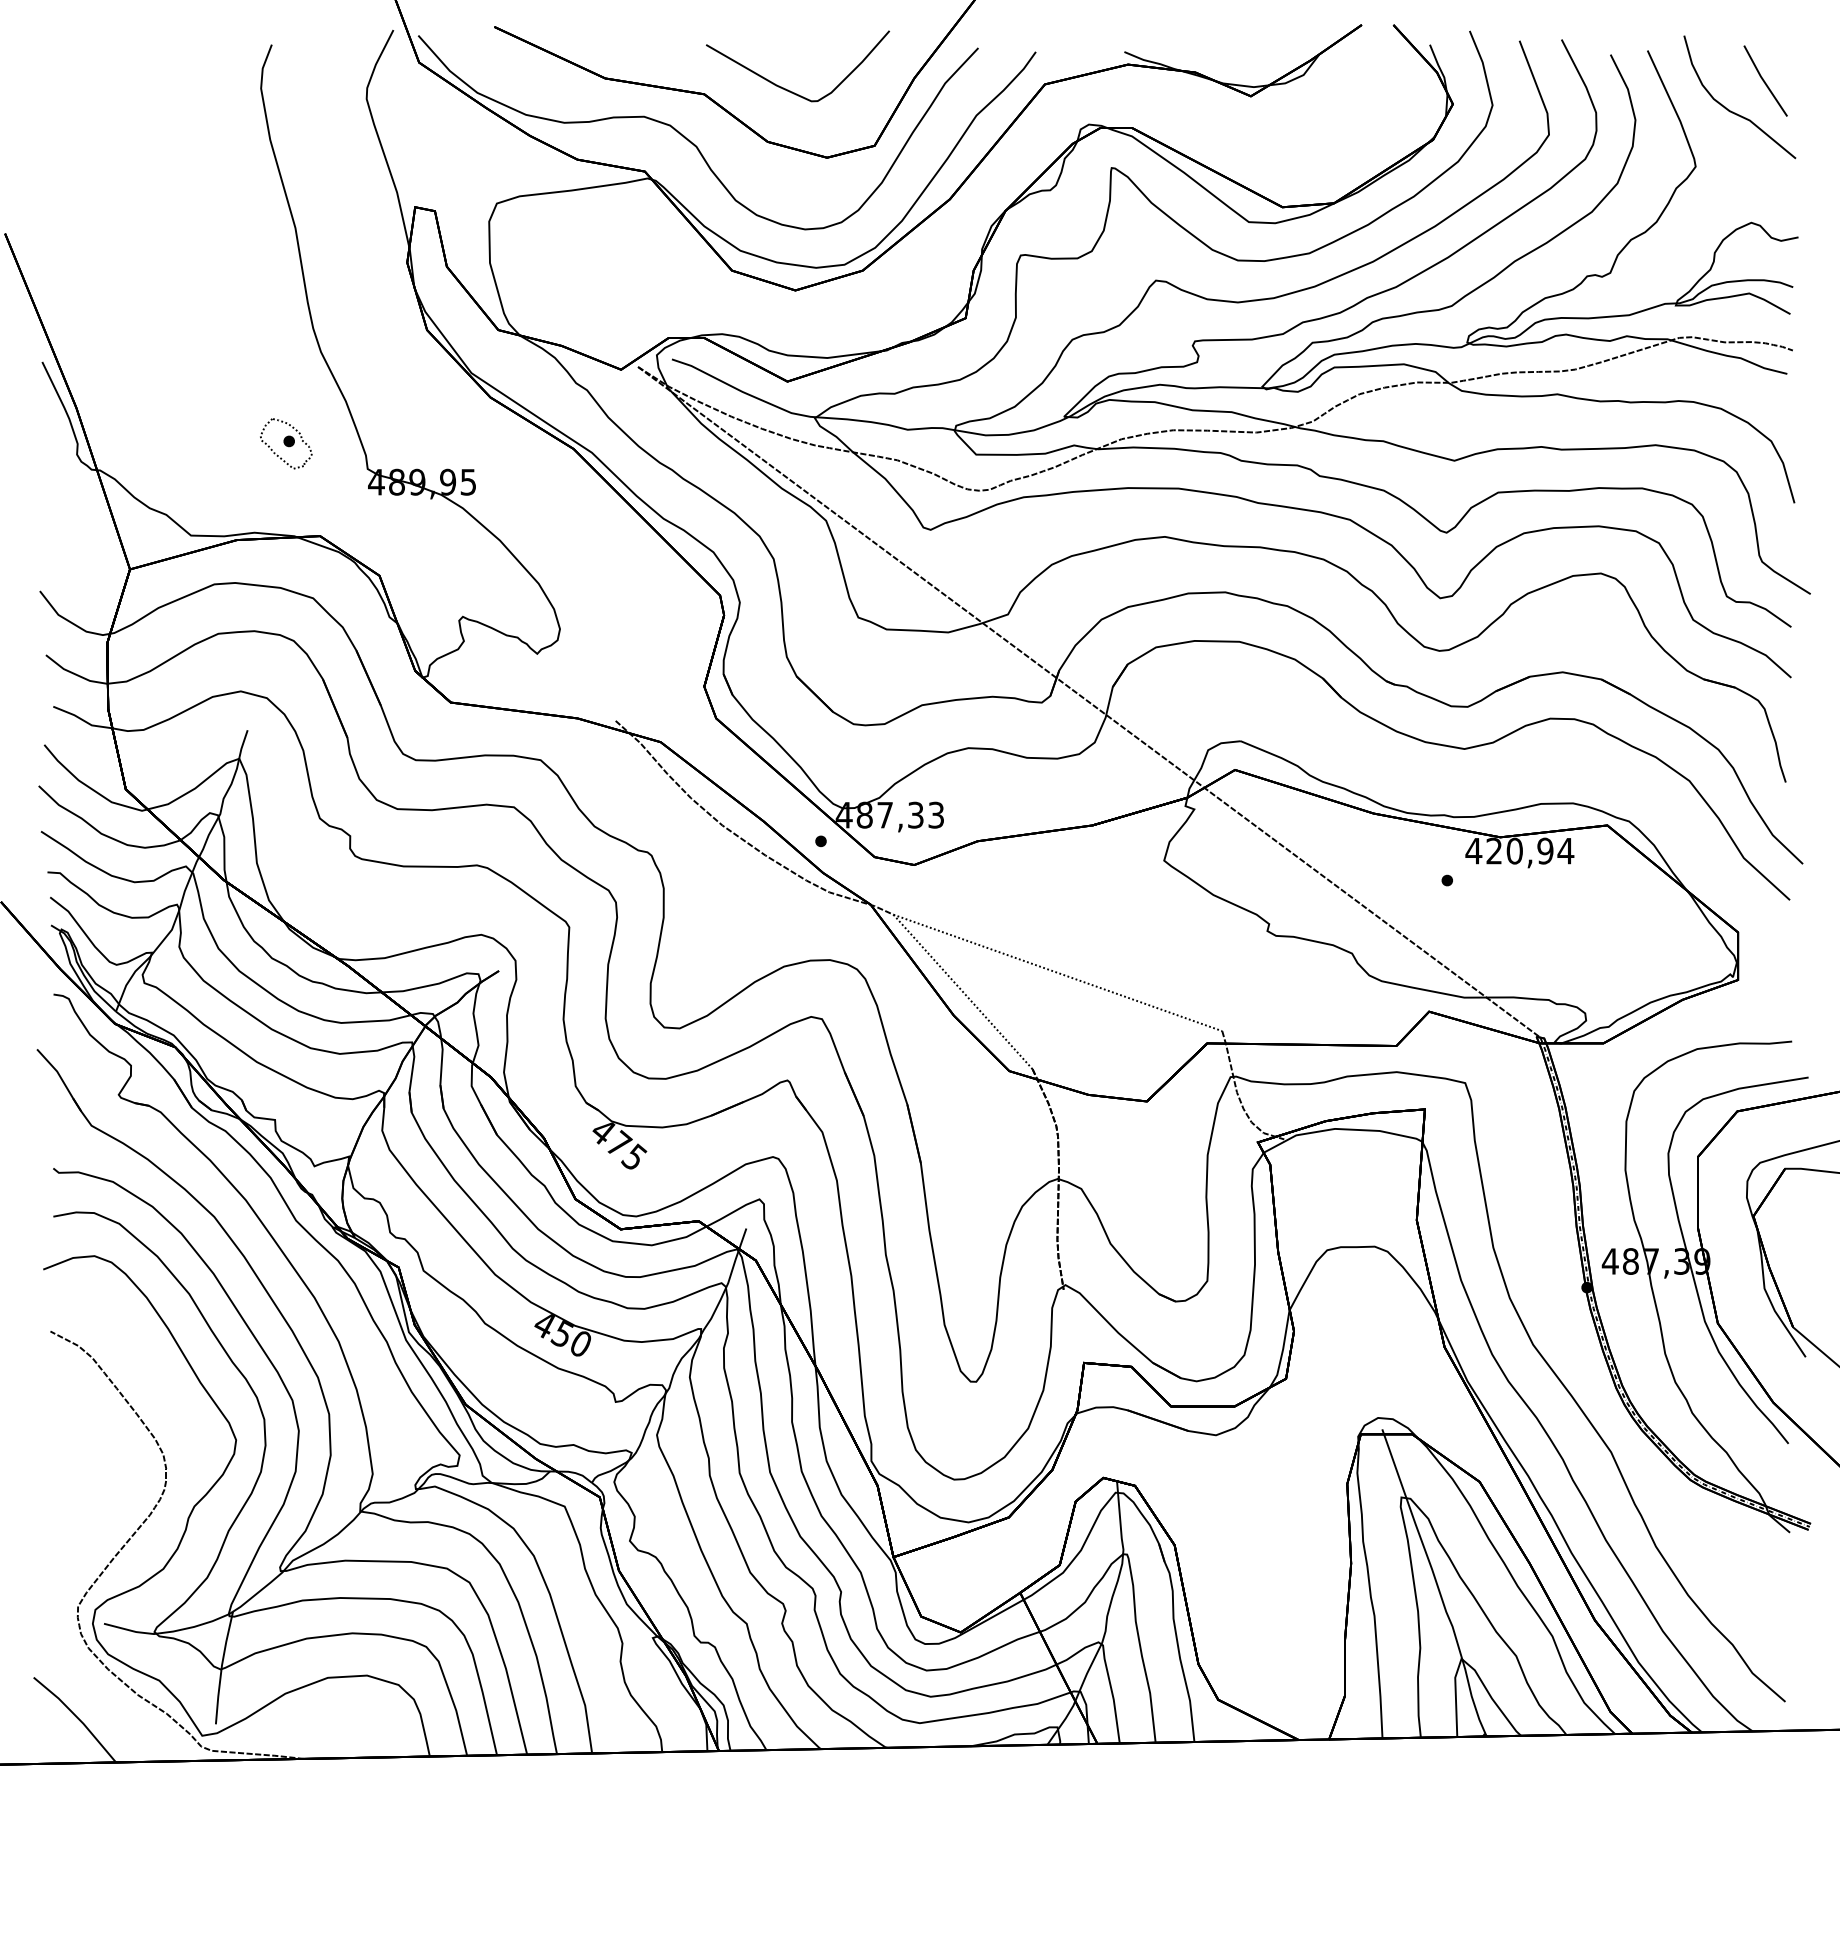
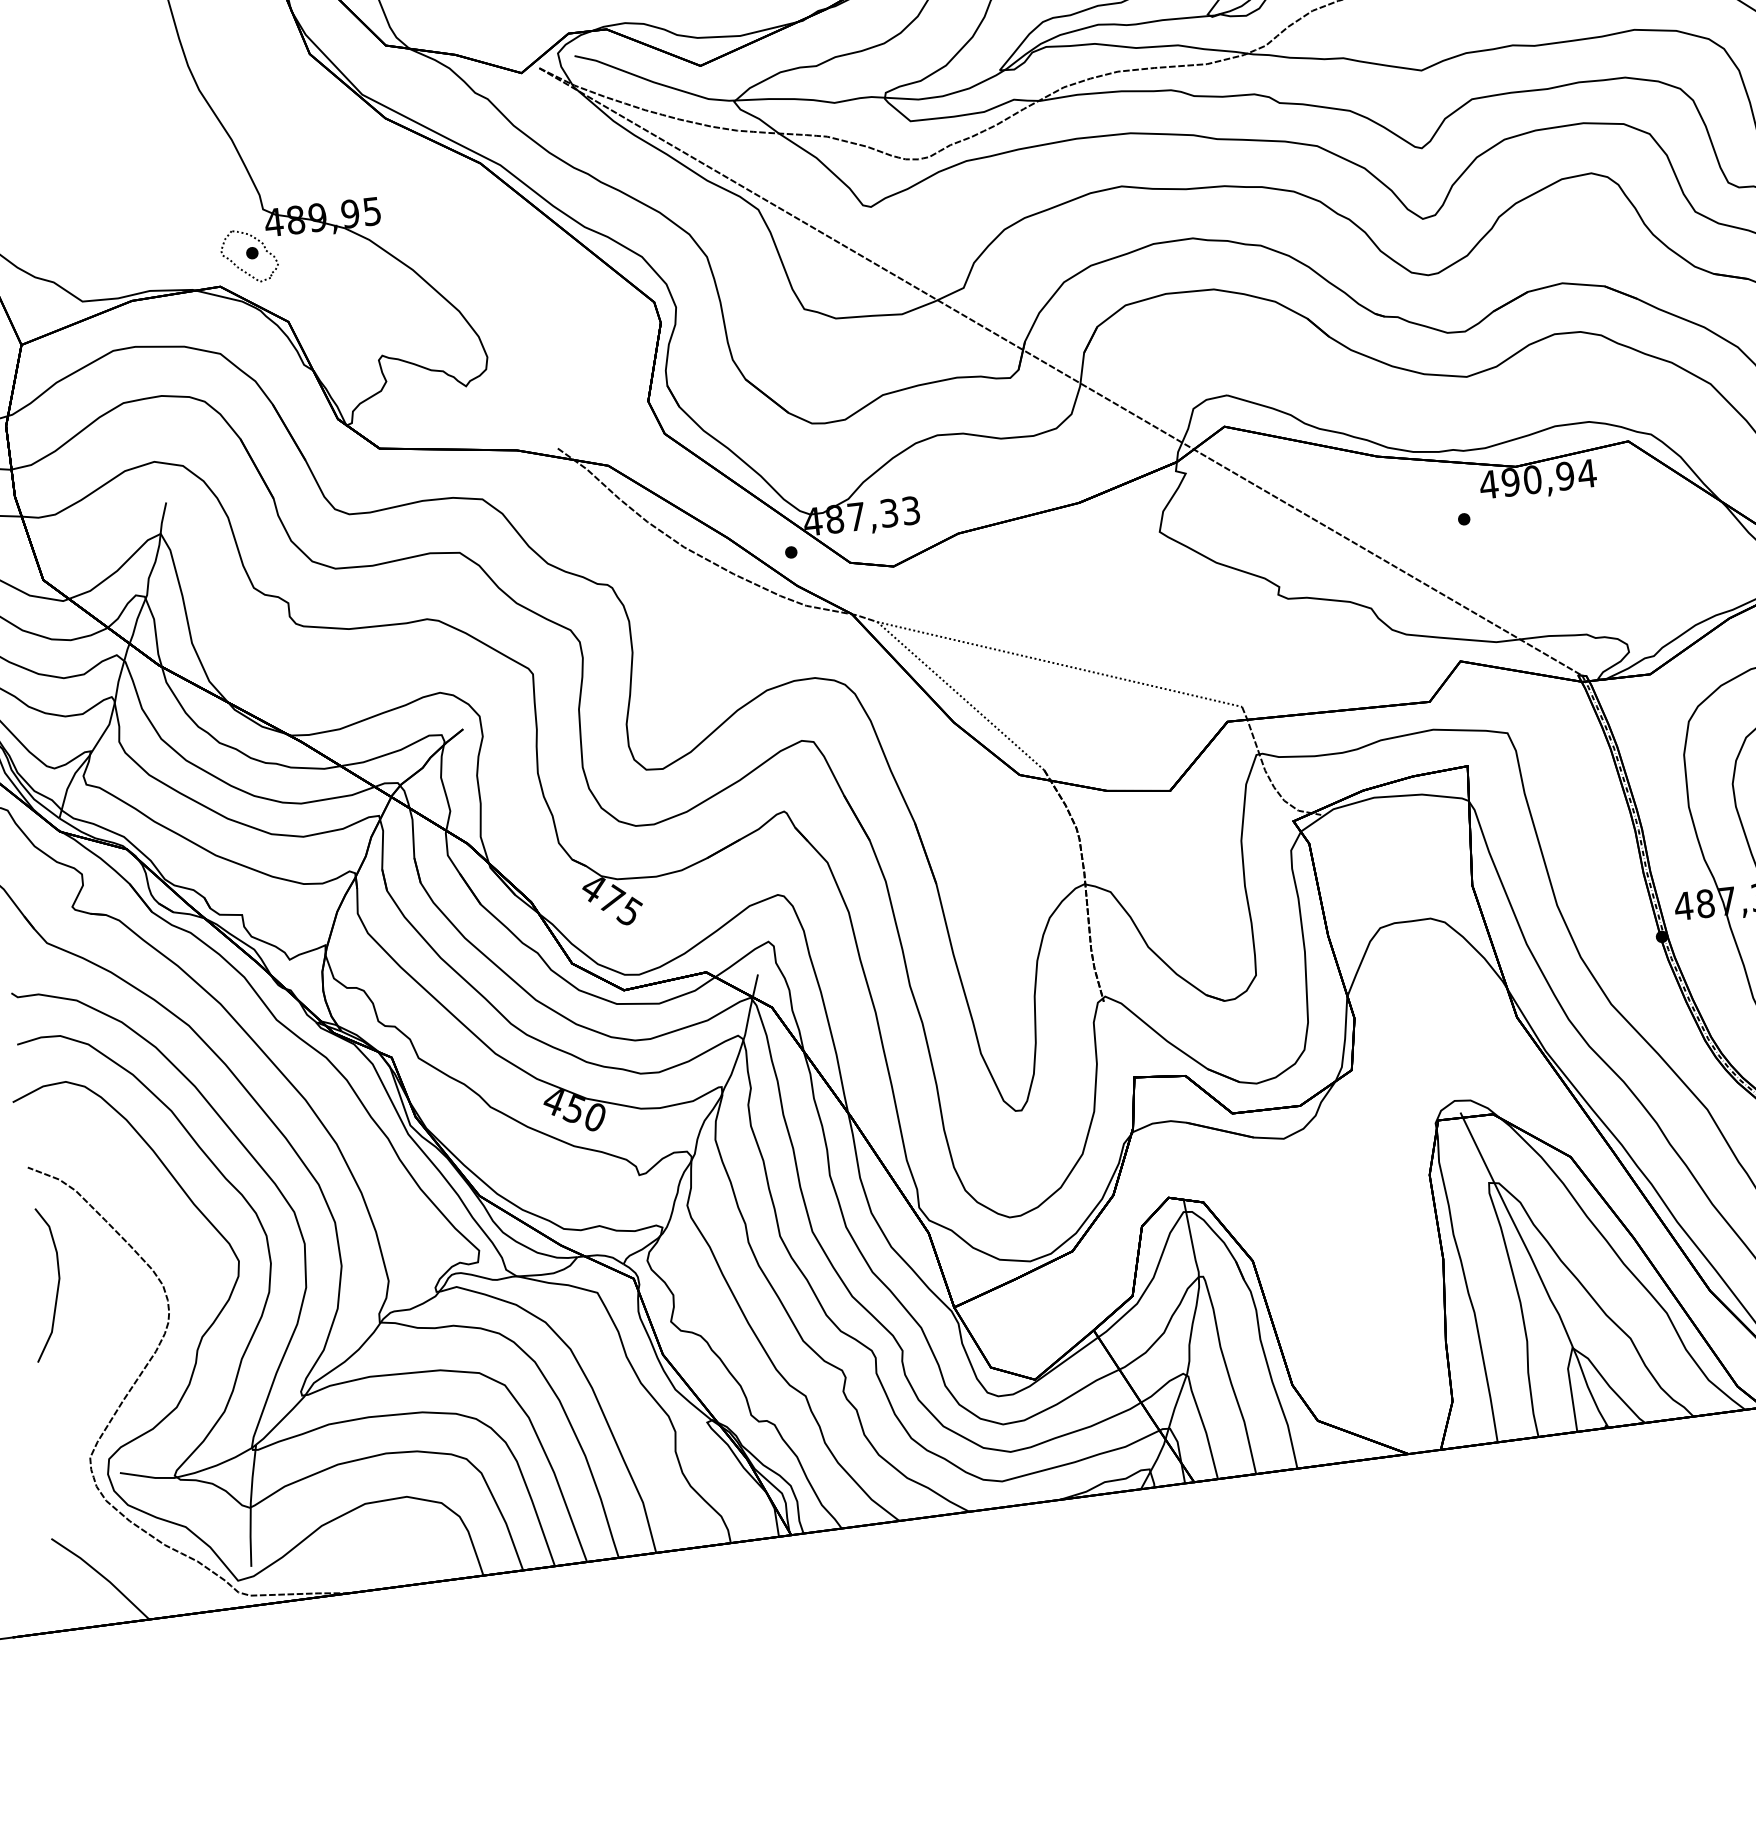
part: (286, 443) -> (249, 255), moved
text: (1494, 850) -> (1510, 481), 420,94 -> 490,94
curve: (65, 1443) -> (57, 1285), added

